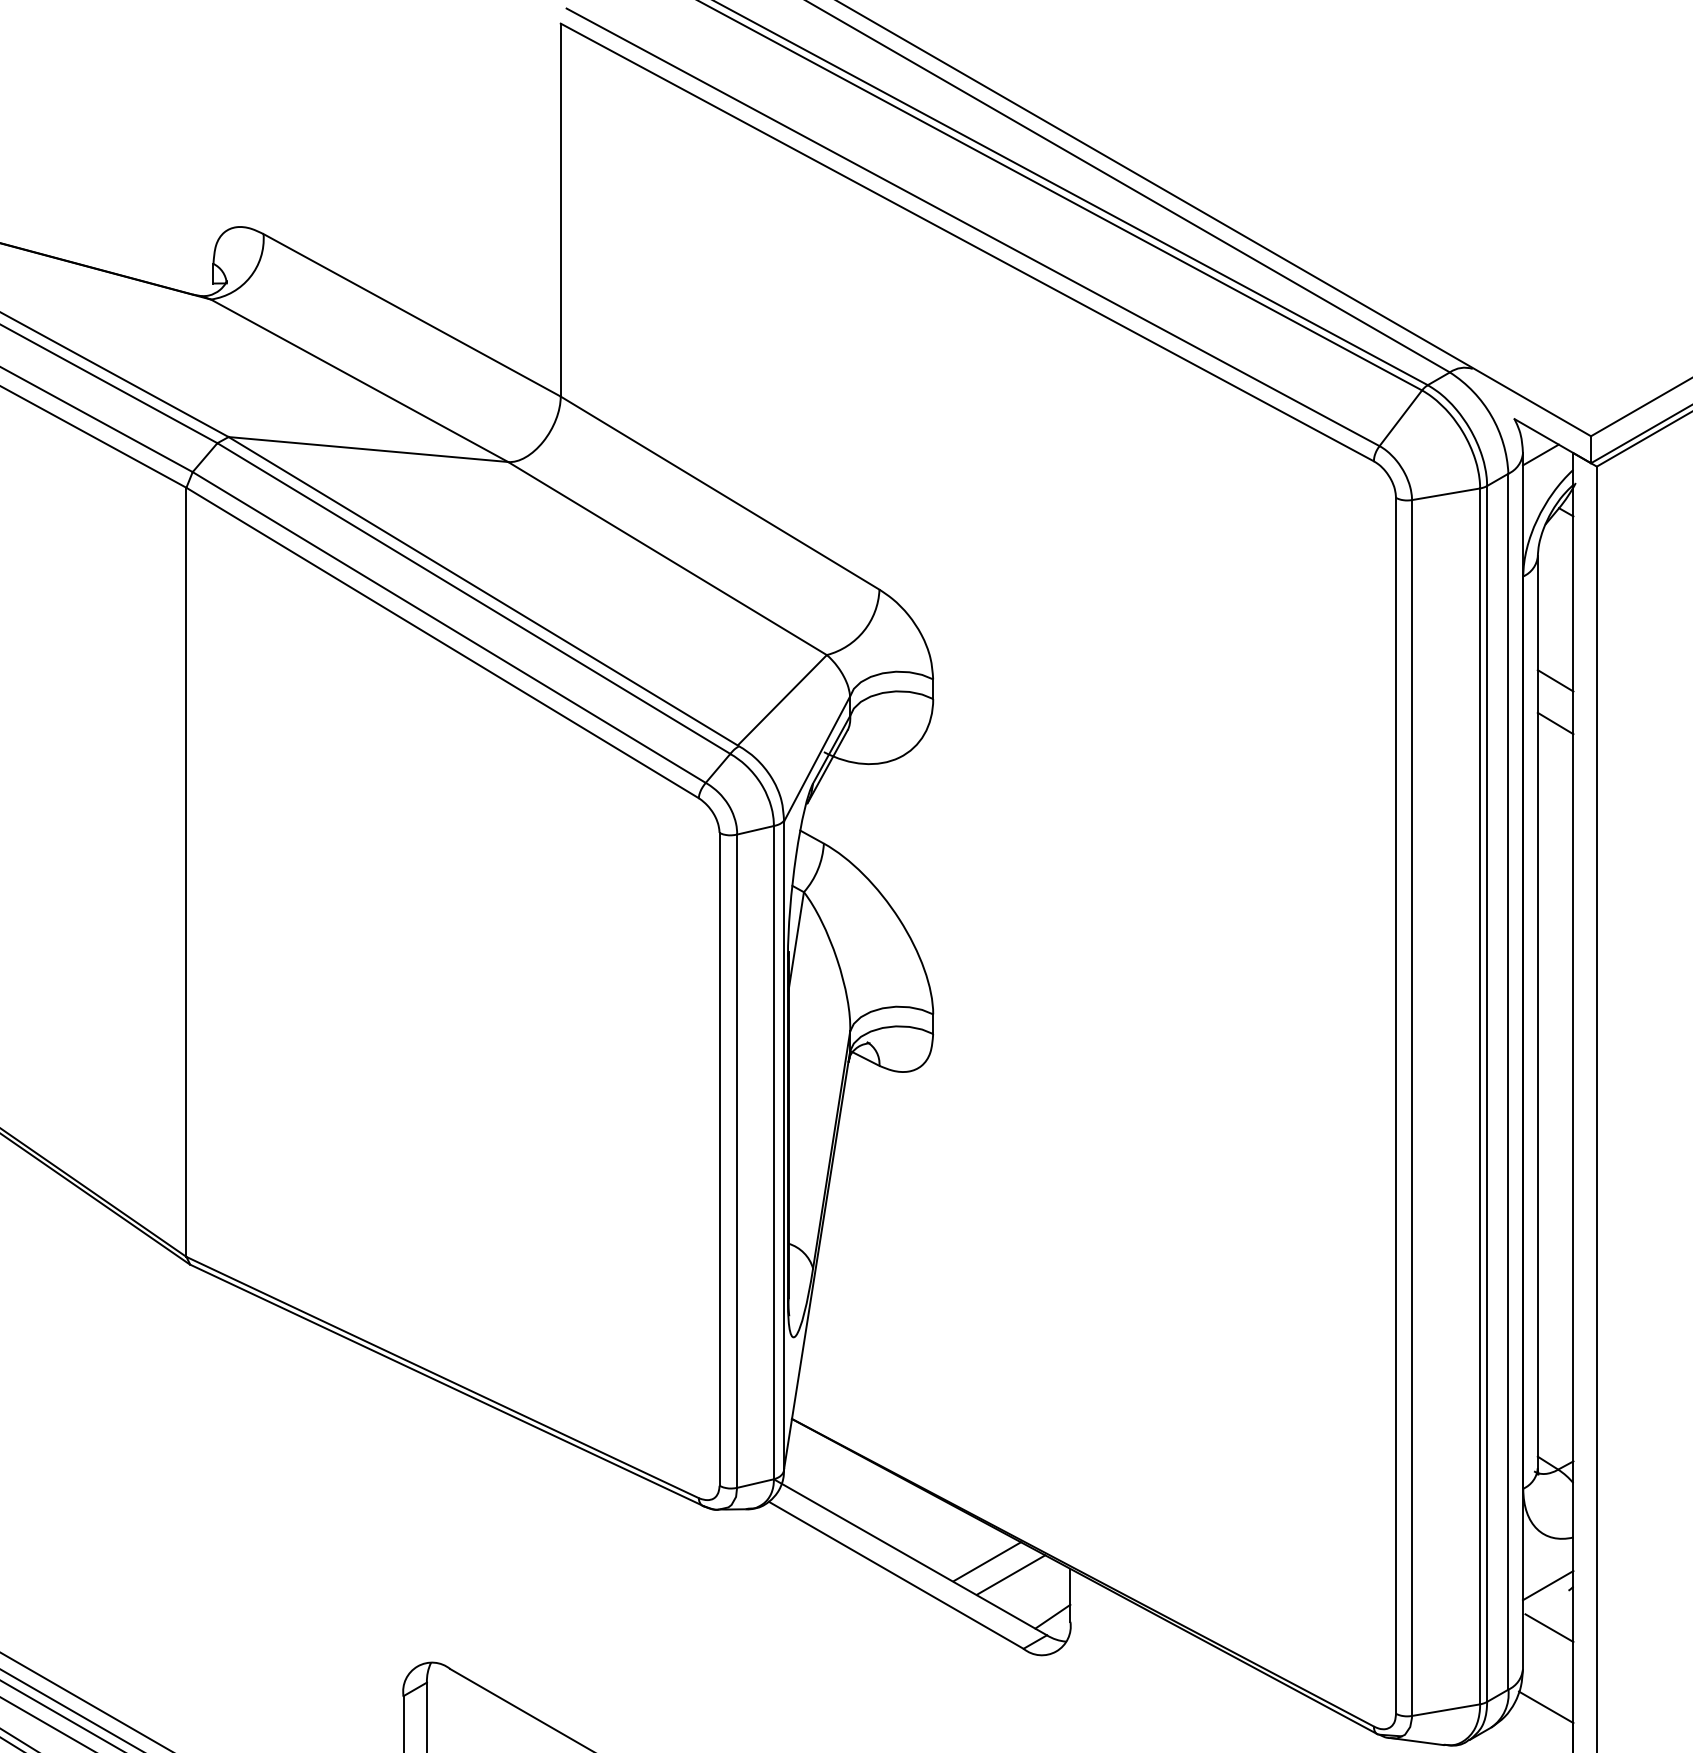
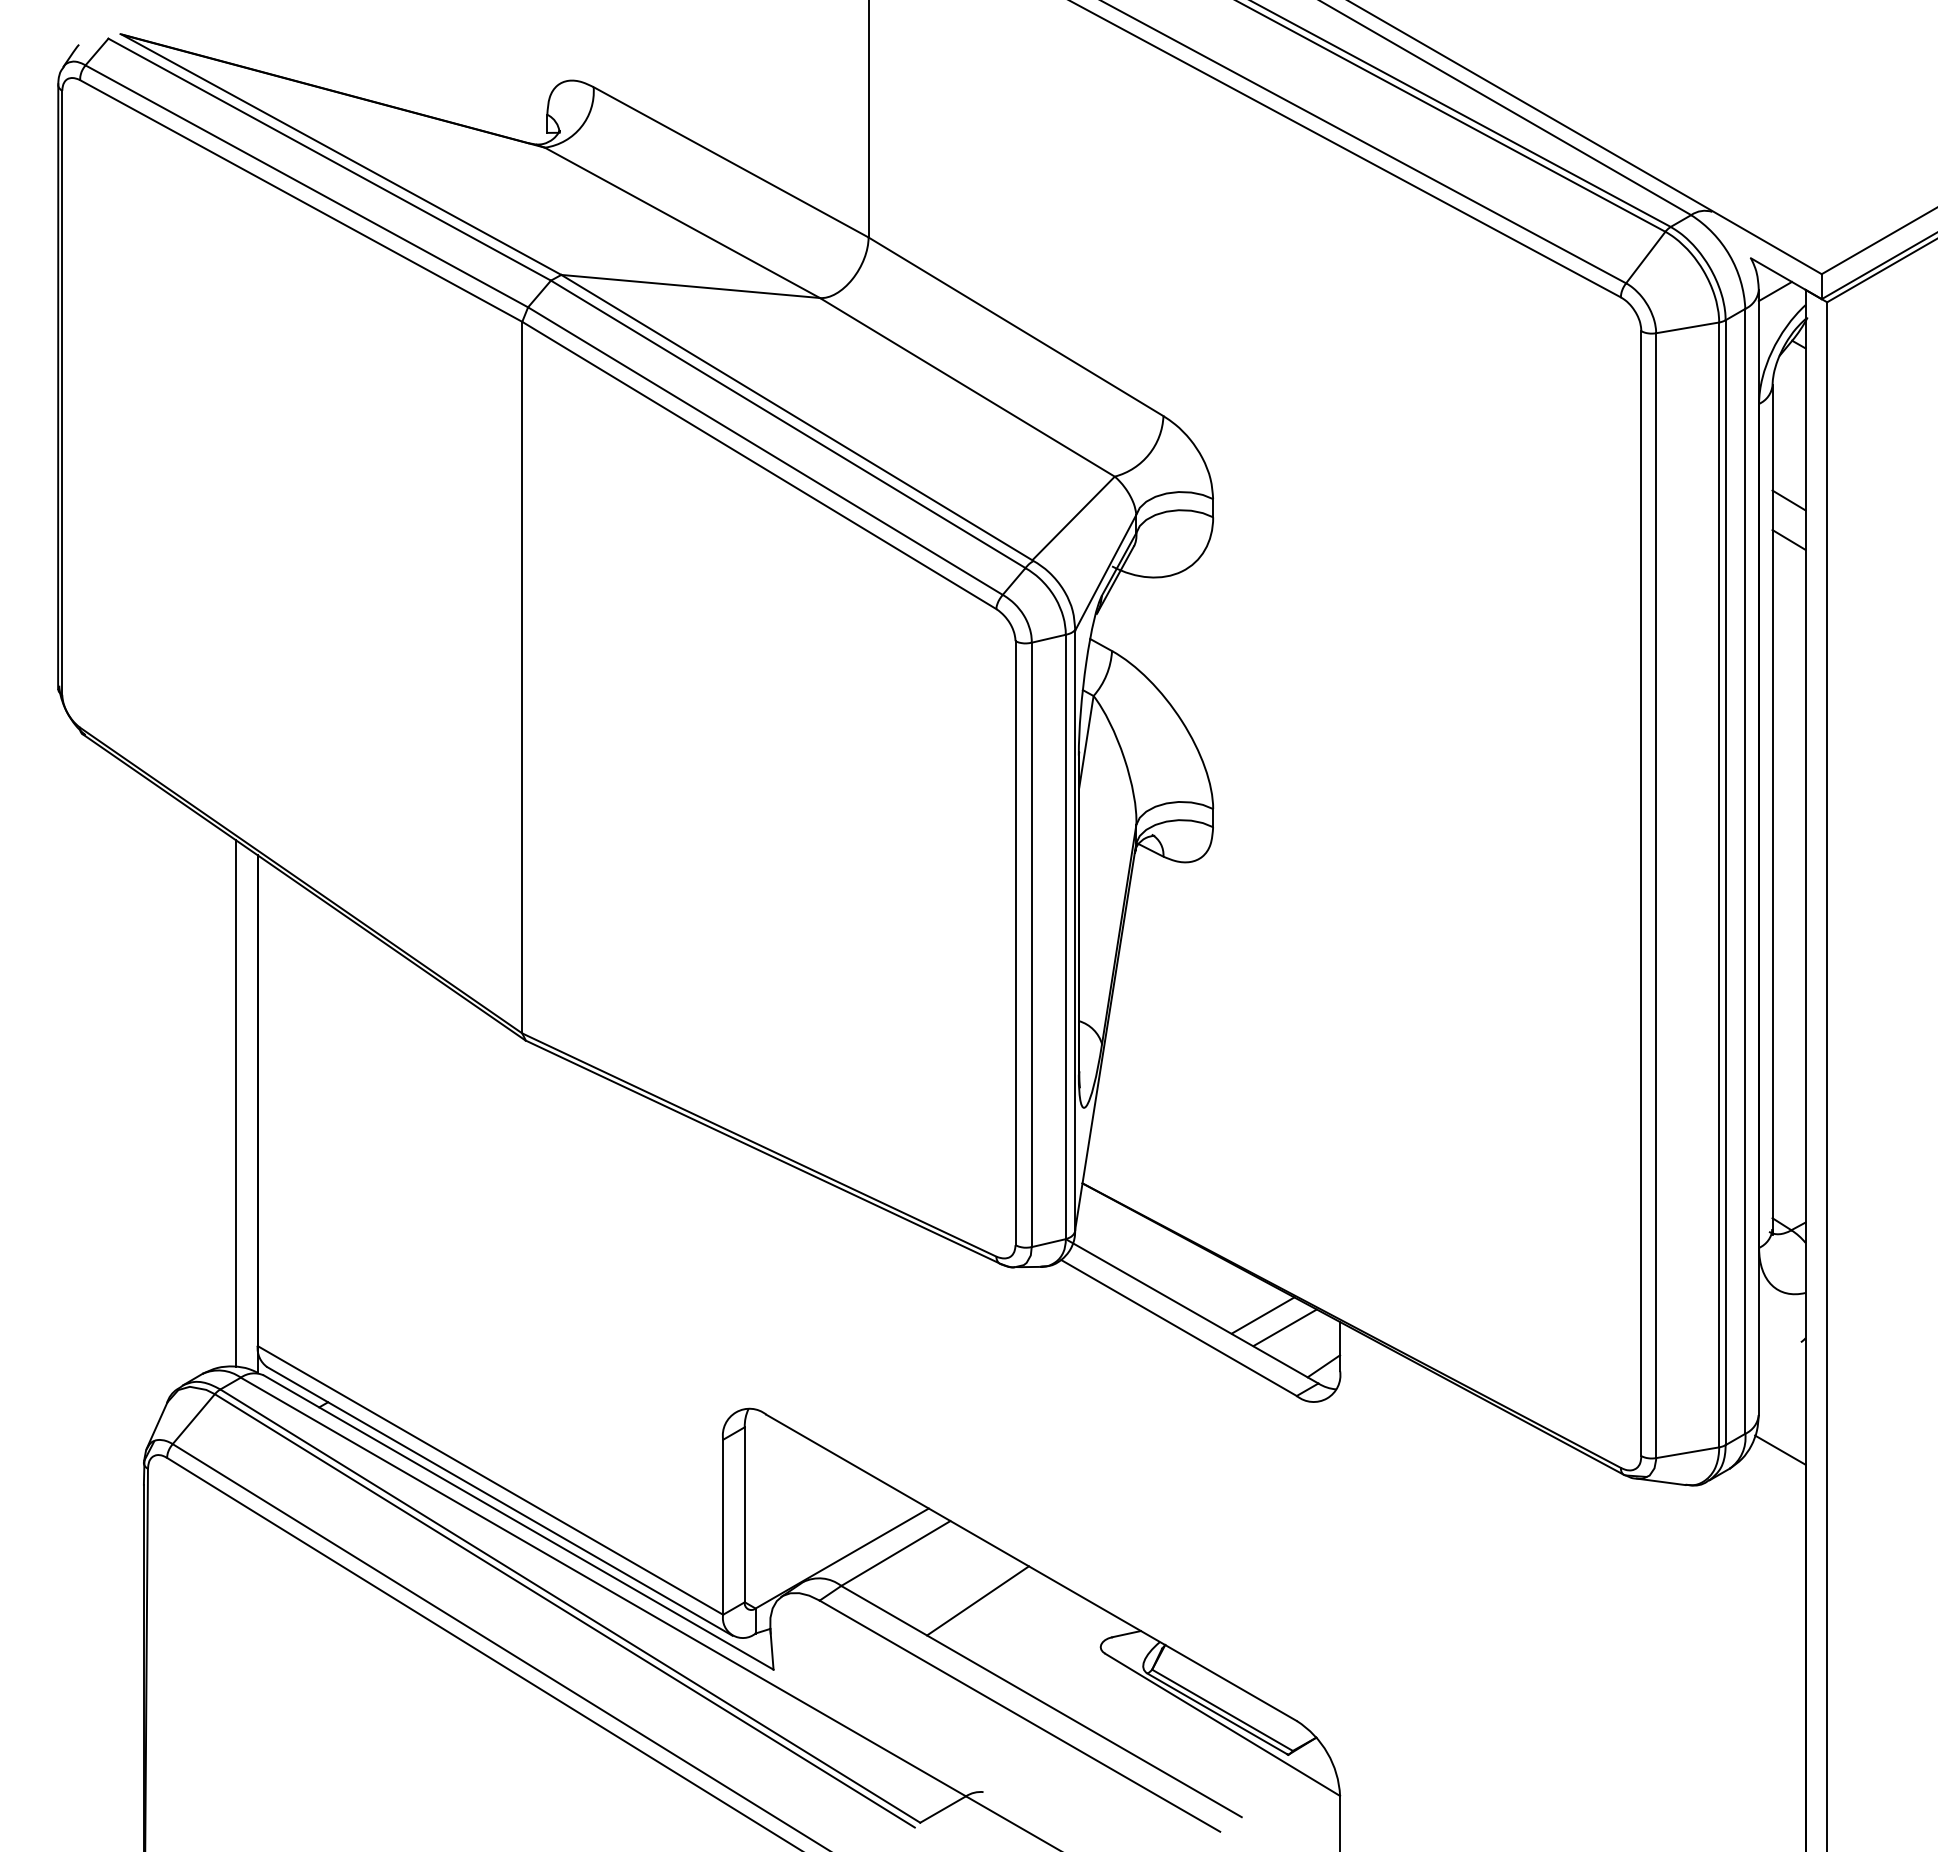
line: (1547, 1585) -> (1781, 1337), removed
line: (1549, 1627) -> (1783, 1376), removed

